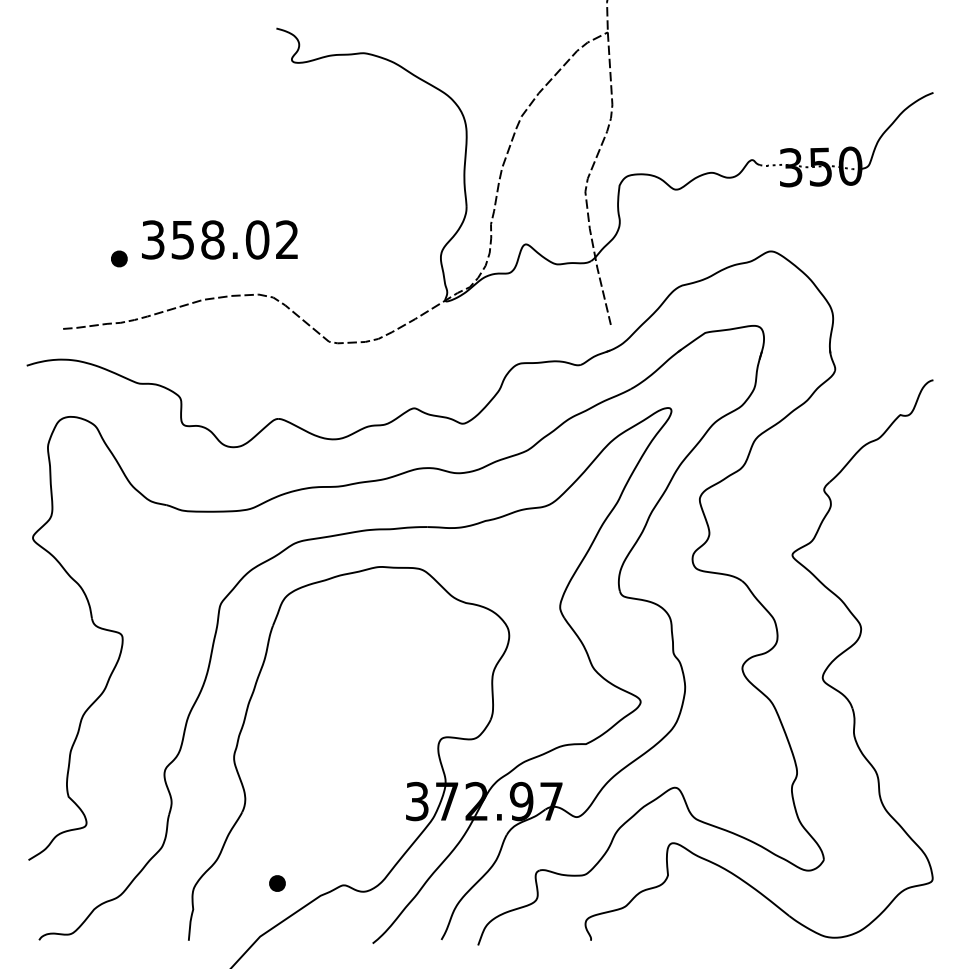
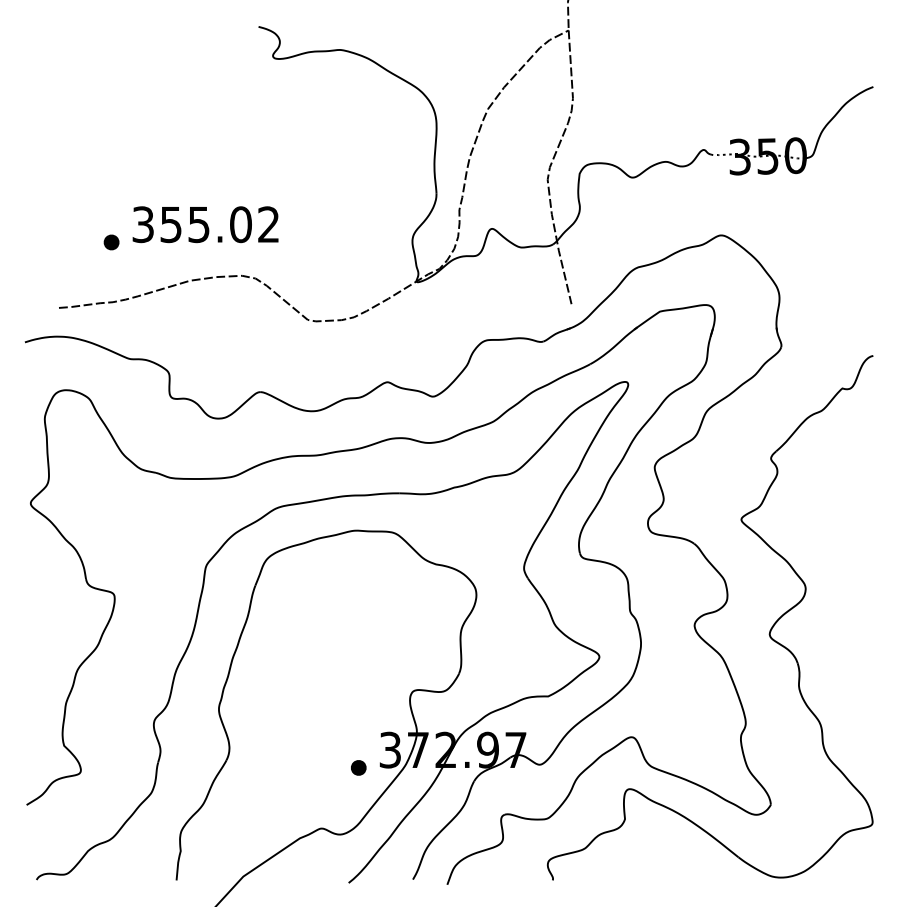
text: (212, 239) -> (198, 224), 358.02 -> 355.02
part: (277, 883) -> (358, 767), moved

